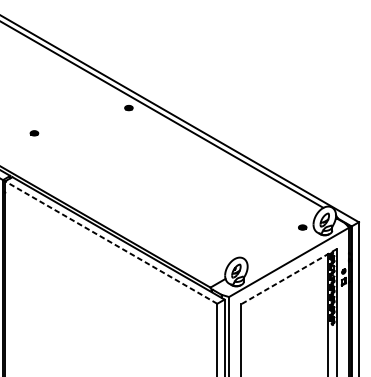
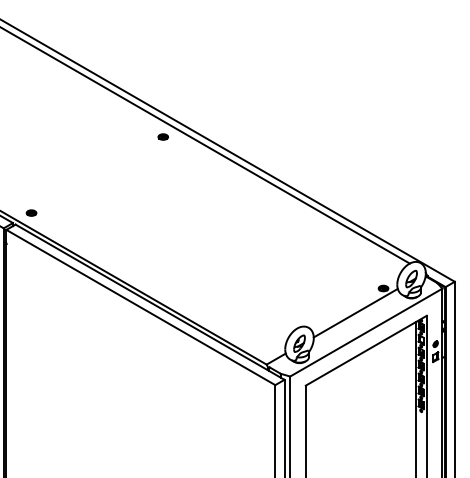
part: (34, 132) -> (31, 212), moved
line: (110, 242) -> (140, 307), dashed -> solid
line: (280, 246) -> (355, 312), added
line: (289, 276) -> (366, 350), dashed -> solid

